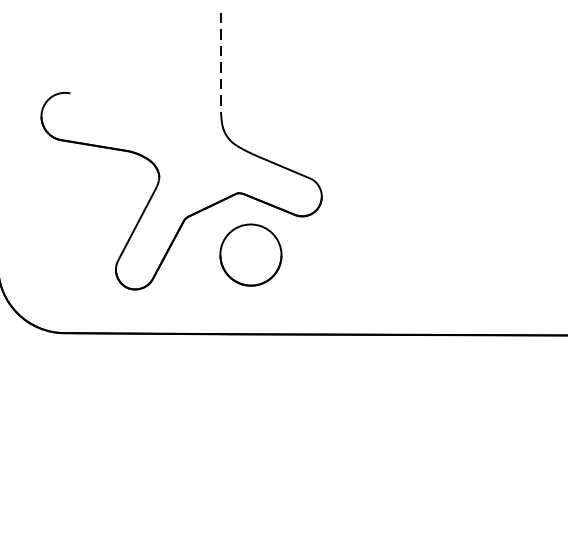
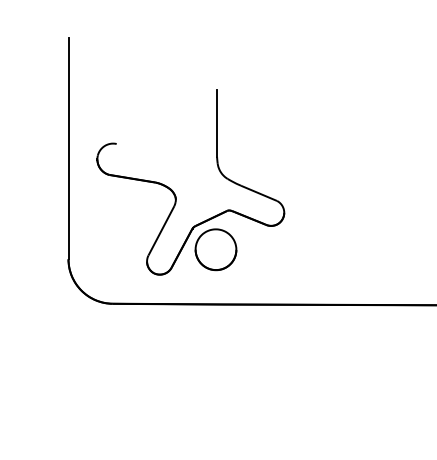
line: (221, 64) -> (217, 124), dashed -> solid
part: (250, 254) -> (215, 249), moved

